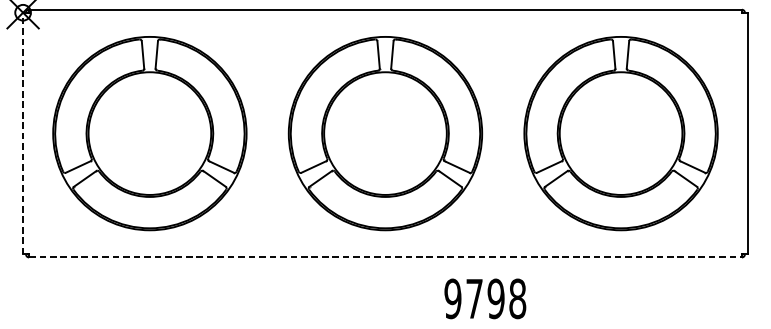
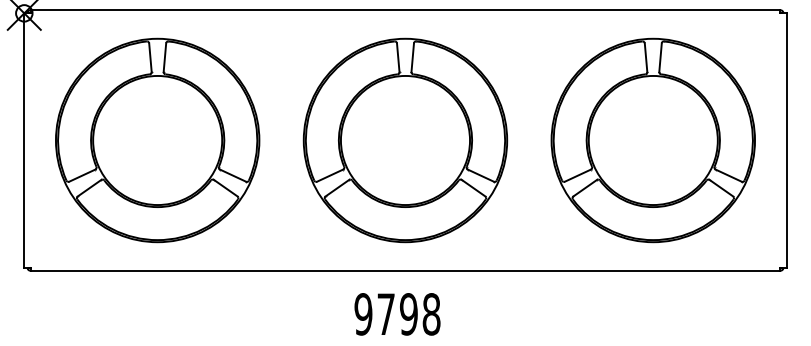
line: (23, 133) -> (24, 140), dashed -> solid
line: (385, 257) -> (405, 270), dashed -> solid
text: (485, 299) -> (397, 314), moved

